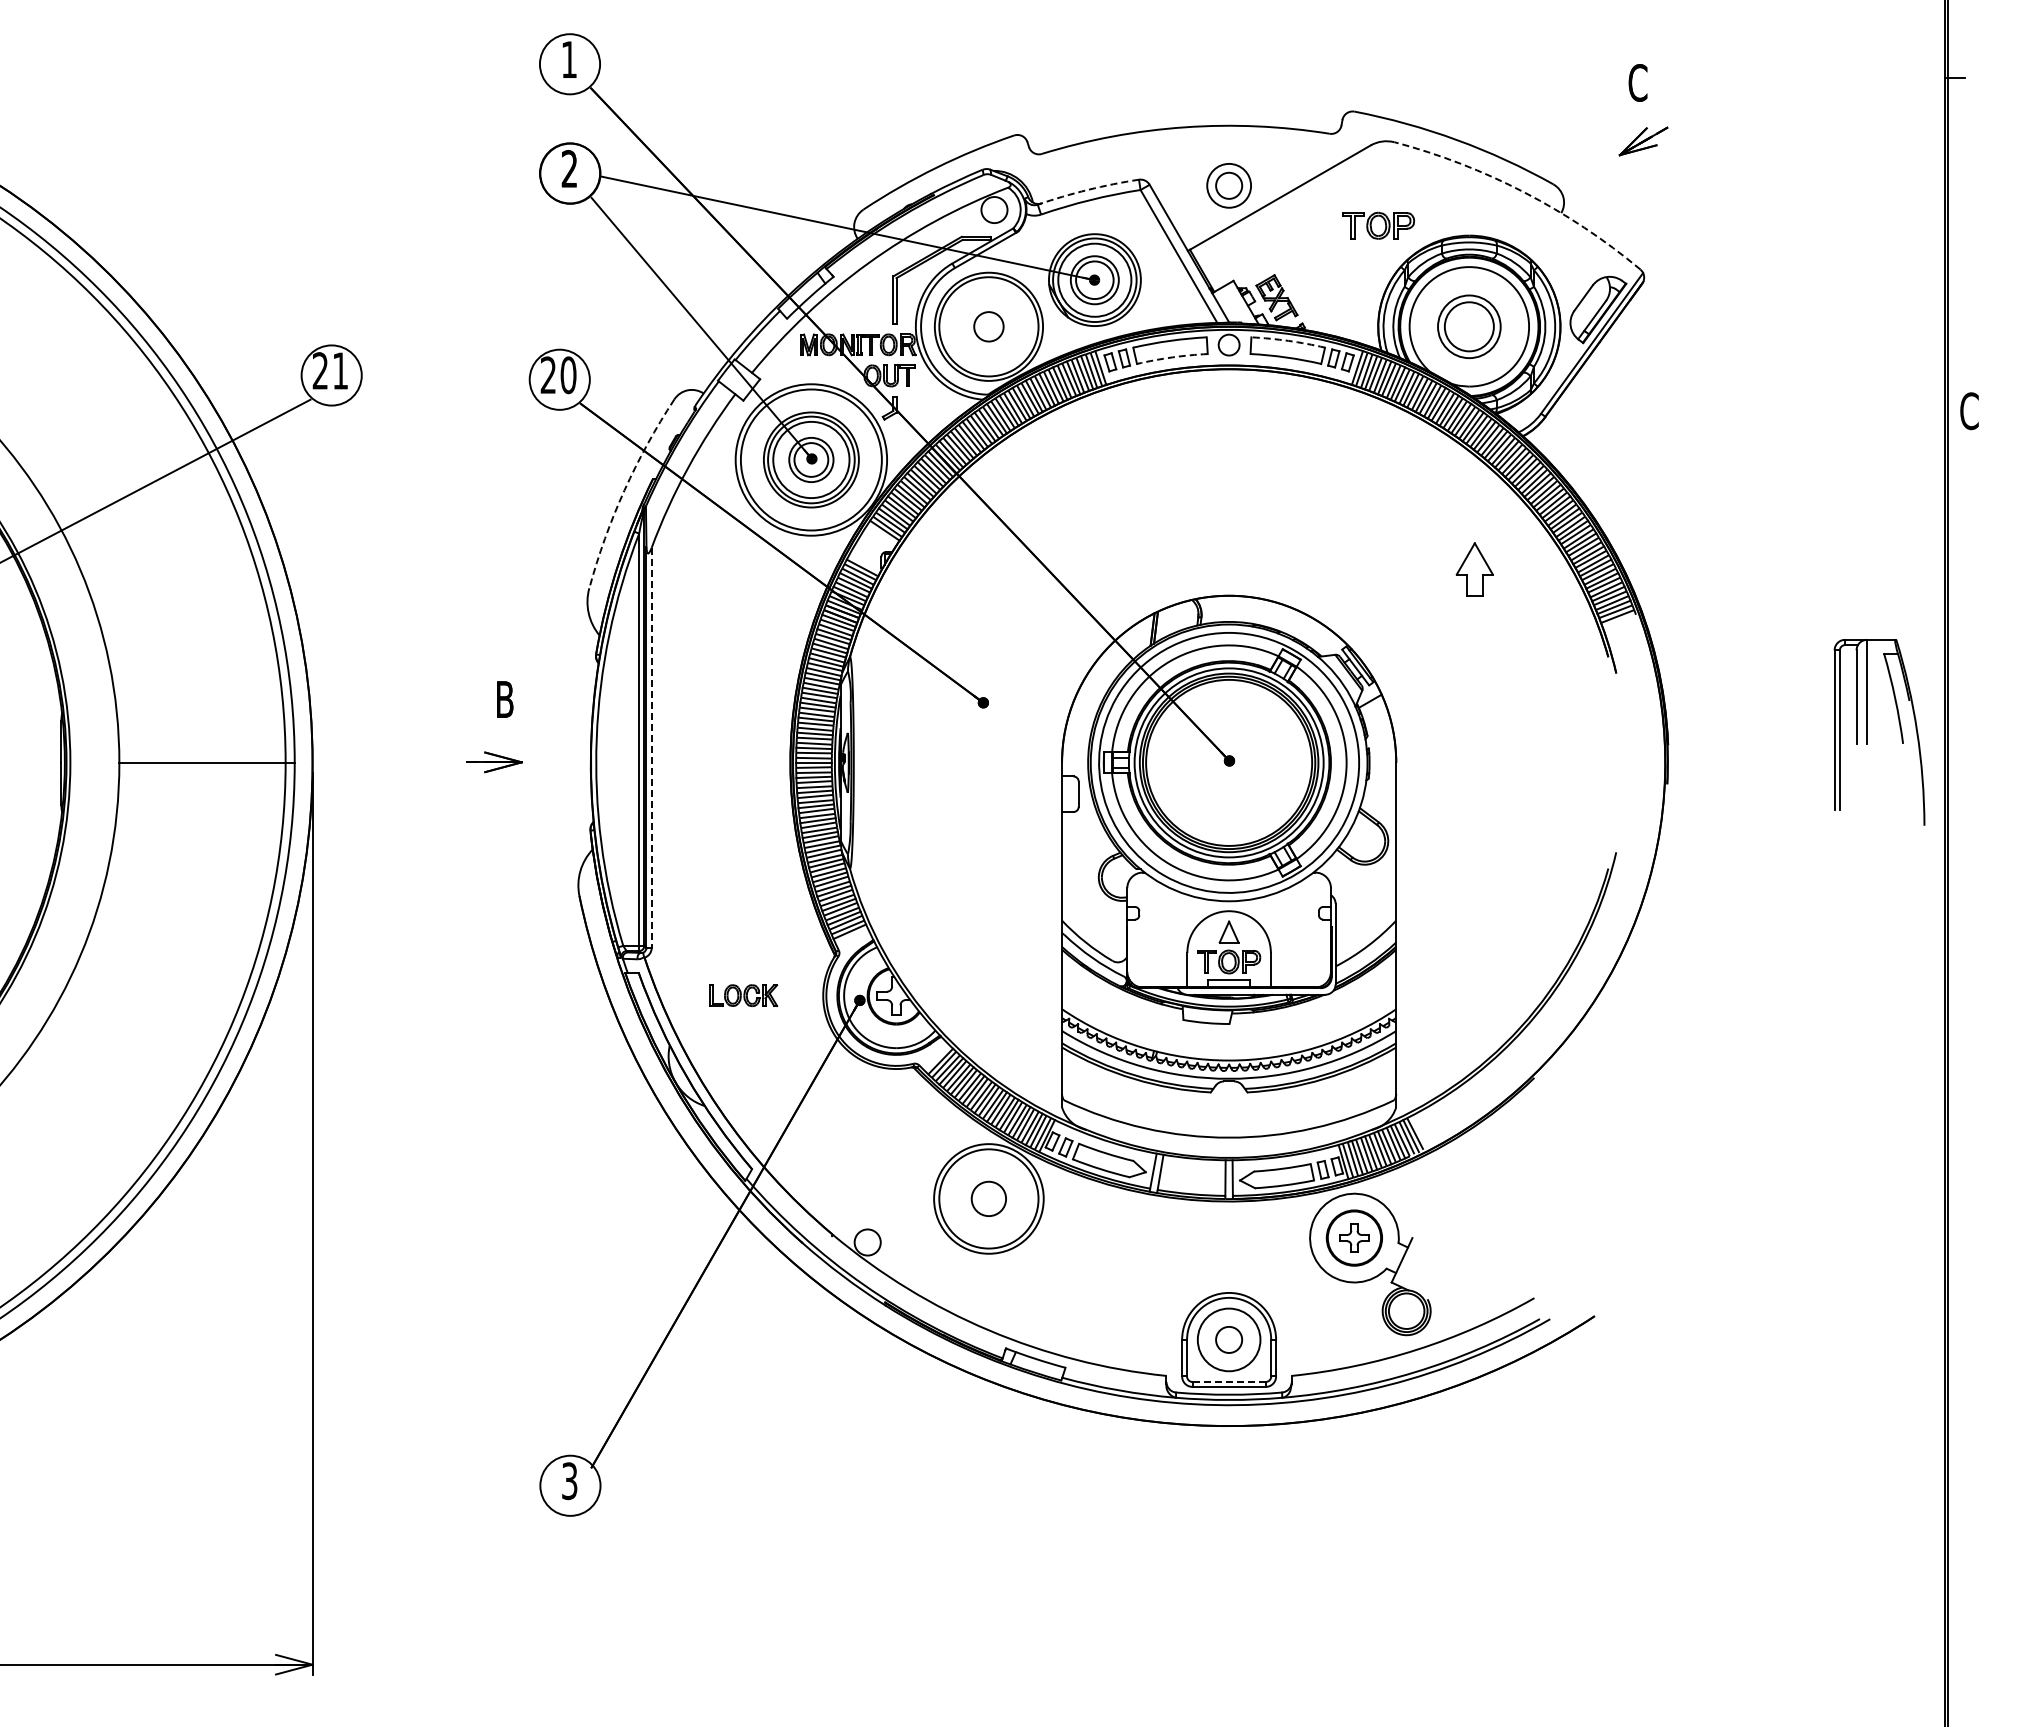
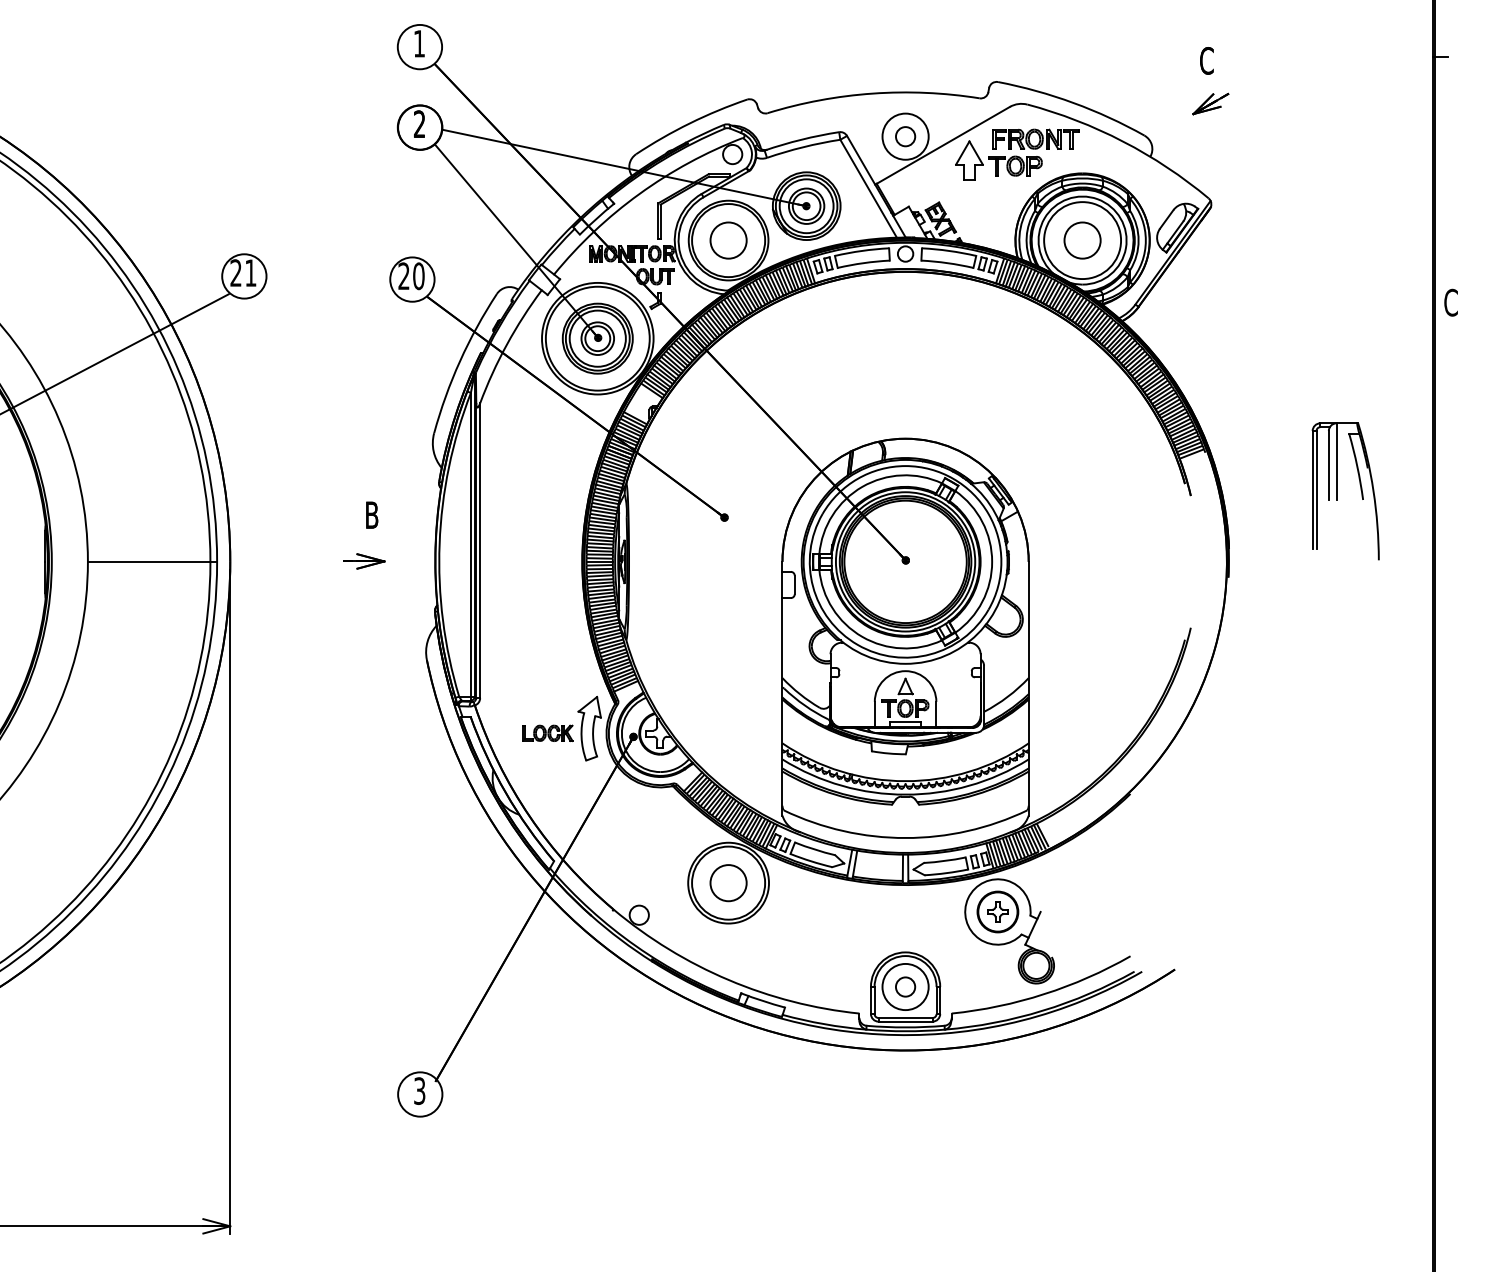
circle: (1228, 185) -> (905, 136), size x1.43
arc: (1087, 189) -> (801, 139), dashed -> solid
part: (1405, 189) -> (1035, 139), added
arc: (1524, 192) -> (1123, 141), dashed -> solid
circle: (988, 326) -> (728, 240), size x1.67
circle: (1469, 326) -> (1082, 240), size x1.67
arc: (1288, 340) -> (949, 250), dashed -> solid
arc: (1172, 357) -> (863, 263), dashed -> solid
arc: (624, 490) -> (460, 361), dashed -> solid
part: (1474, 569) -> (969, 160), moved
part: (1867, 732) -> (1336, 491), moved
line: (651, 748) -> (479, 551), dashed -> solid
part: (800, 989) -> (589, 728), added
circle: (988, 1198) -> (728, 882), size x1.43
line: (1229, 1382) -> (905, 1018), dashed -> solid

